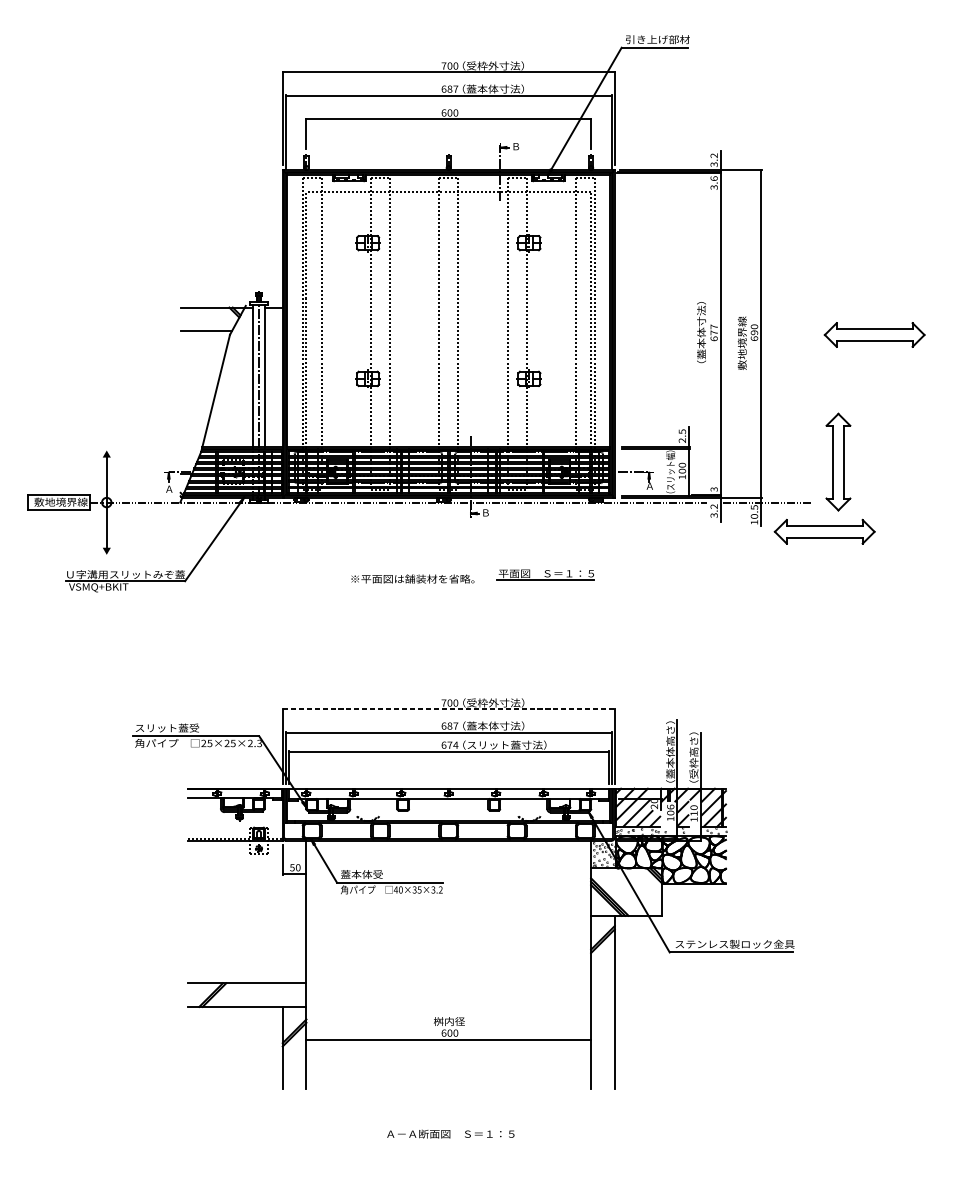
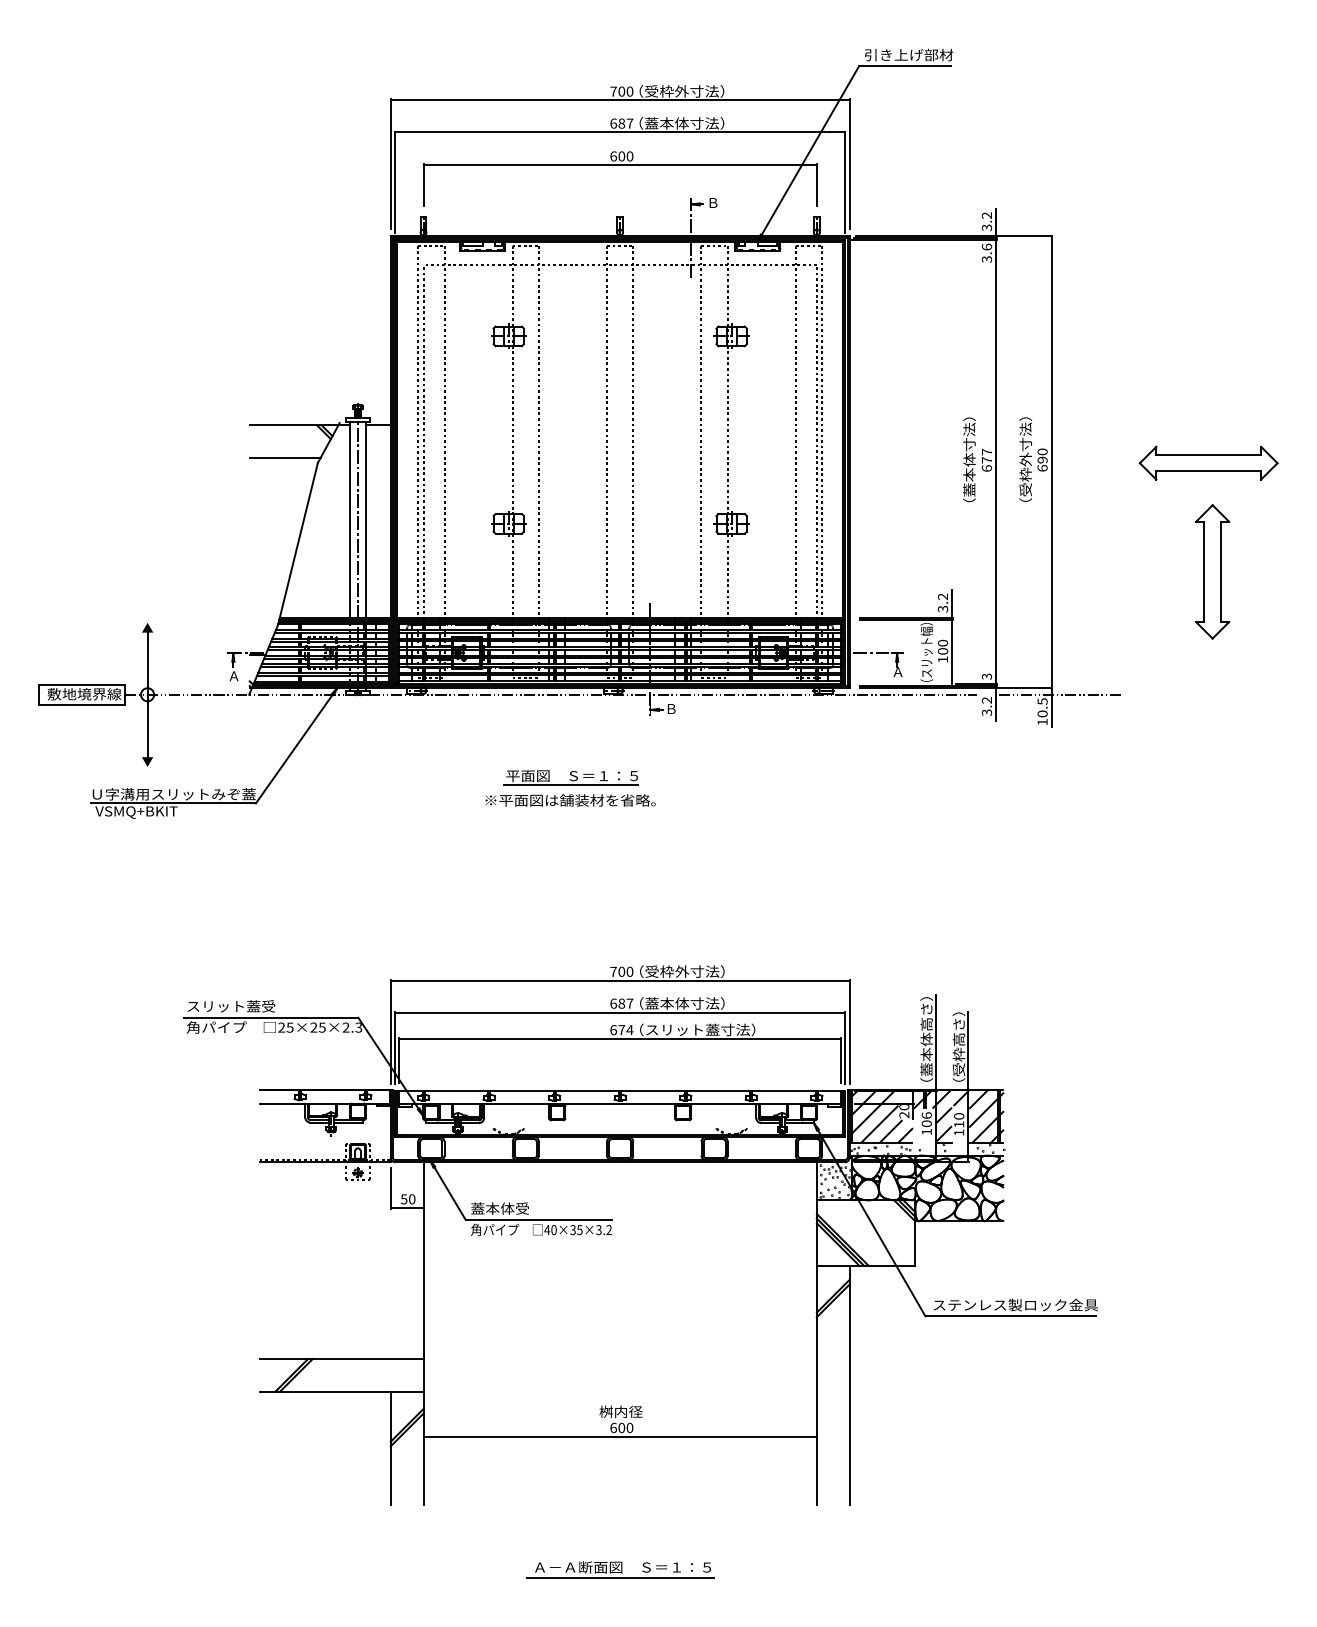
text: (742, 335) -> (1025, 464), 敷地境界線 -> （受枠外寸法）
text: (682, 435) -> (943, 602), 2.5 -> 3.2
part: (838, 461) -> (1212, 571), moved
part: (824, 531) -> (1139, 734), removed
part: (545, 574) -> (570, 777), moved
line: (448, 709) -> (620, 980), dashed -> solid
line: (448, 1142) -> (619, 1578), added

